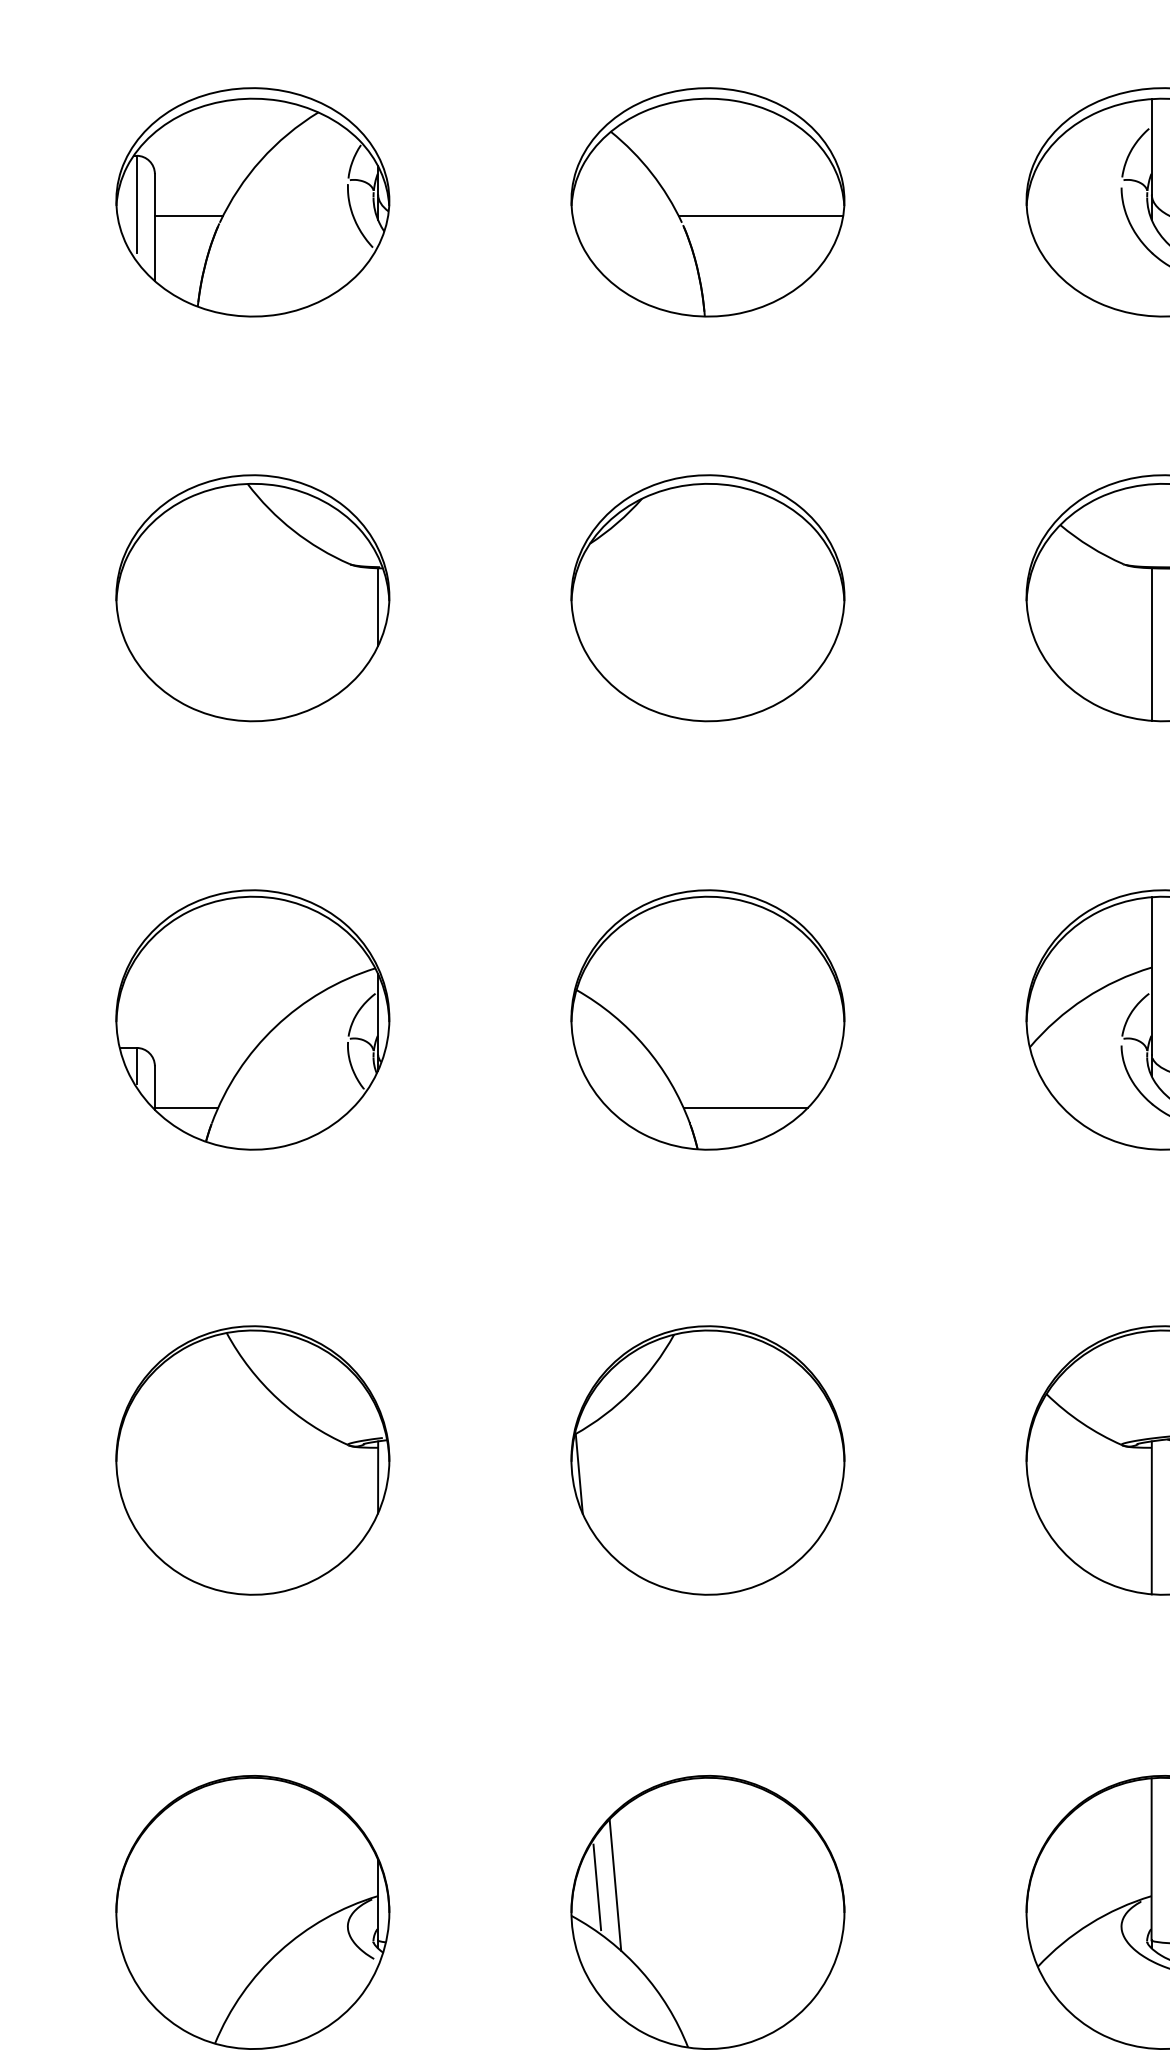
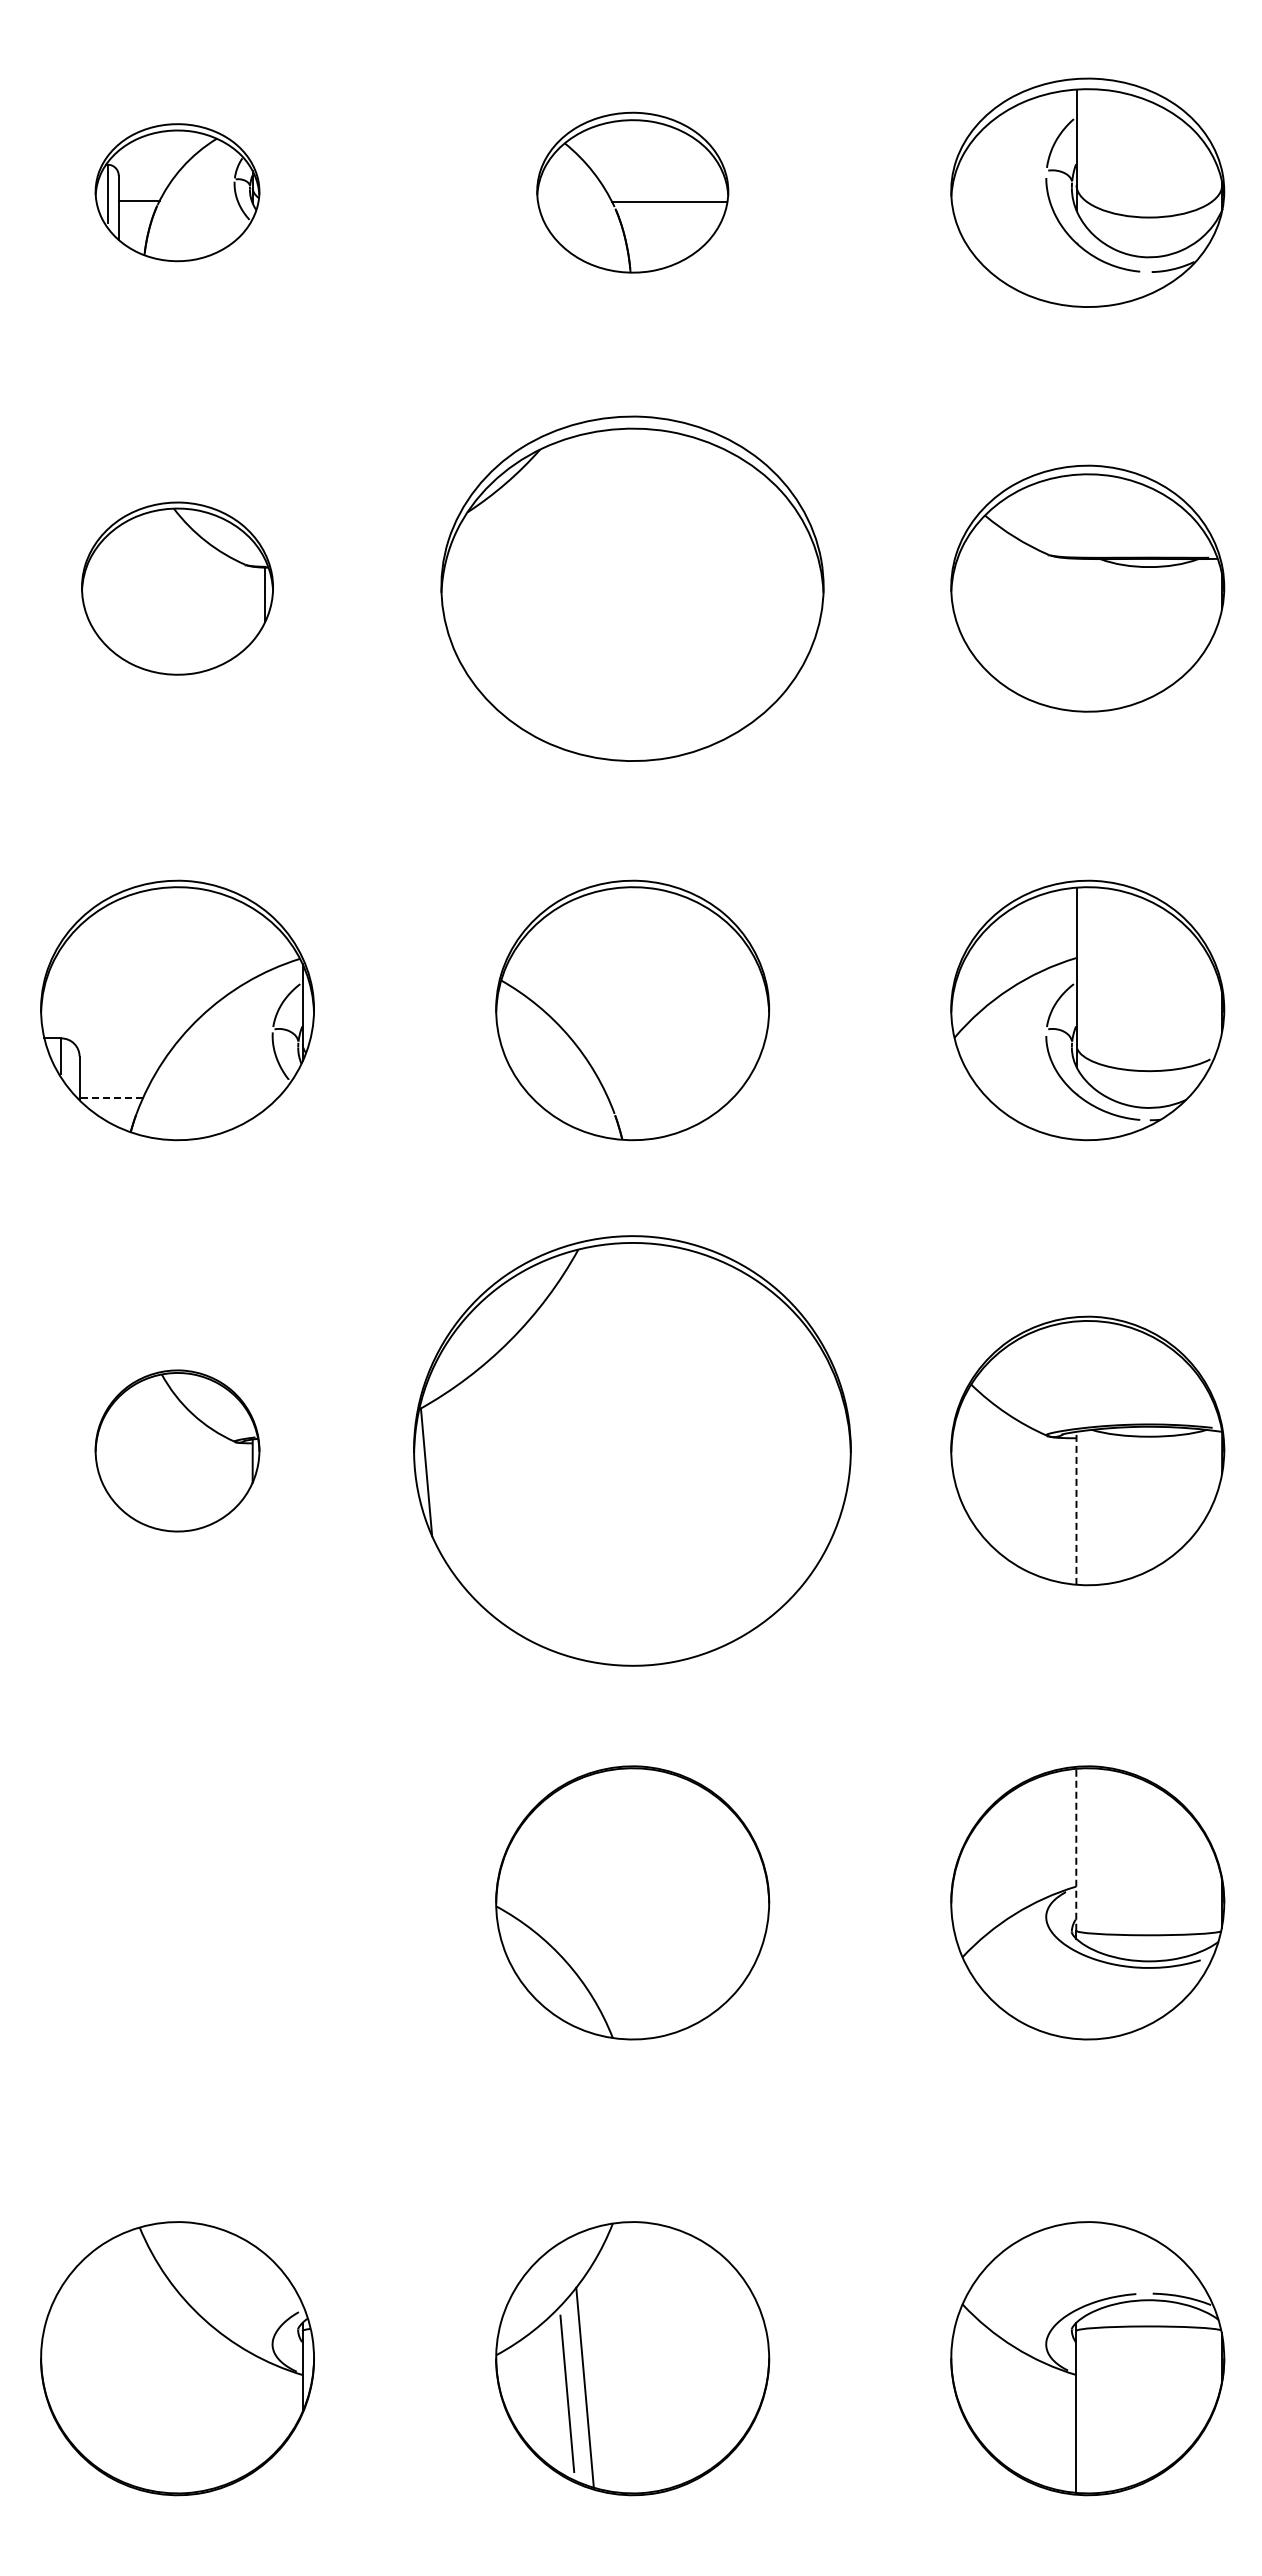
part: (252, 202) -> (177, 192), size x0.6
part: (707, 202) -> (632, 192), size x0.7
part: (252, 598) -> (177, 588), size x0.7
part: (707, 598) -> (632, 588), size x1.4
line: (1151, 644) -> (1076, 634), removed
line: (186, 1108) -> (111, 1098), solid -> dashed
line: (745, 1108) -> (670, 1098), removed
part: (252, 1460) -> (177, 1450), size x0.6
part: (707, 1460) -> (632, 1450), size x1.6
line: (1151, 1518) -> (1076, 1508), solid -> dashed
line: (1151, 1859) -> (1076, 1849), solid -> dashed
line: (614, 1885) -> (539, 1875), removed
line: (596, 1887) -> (521, 1877), removed
part: (252, 1912) -> (177, 1902), removed

